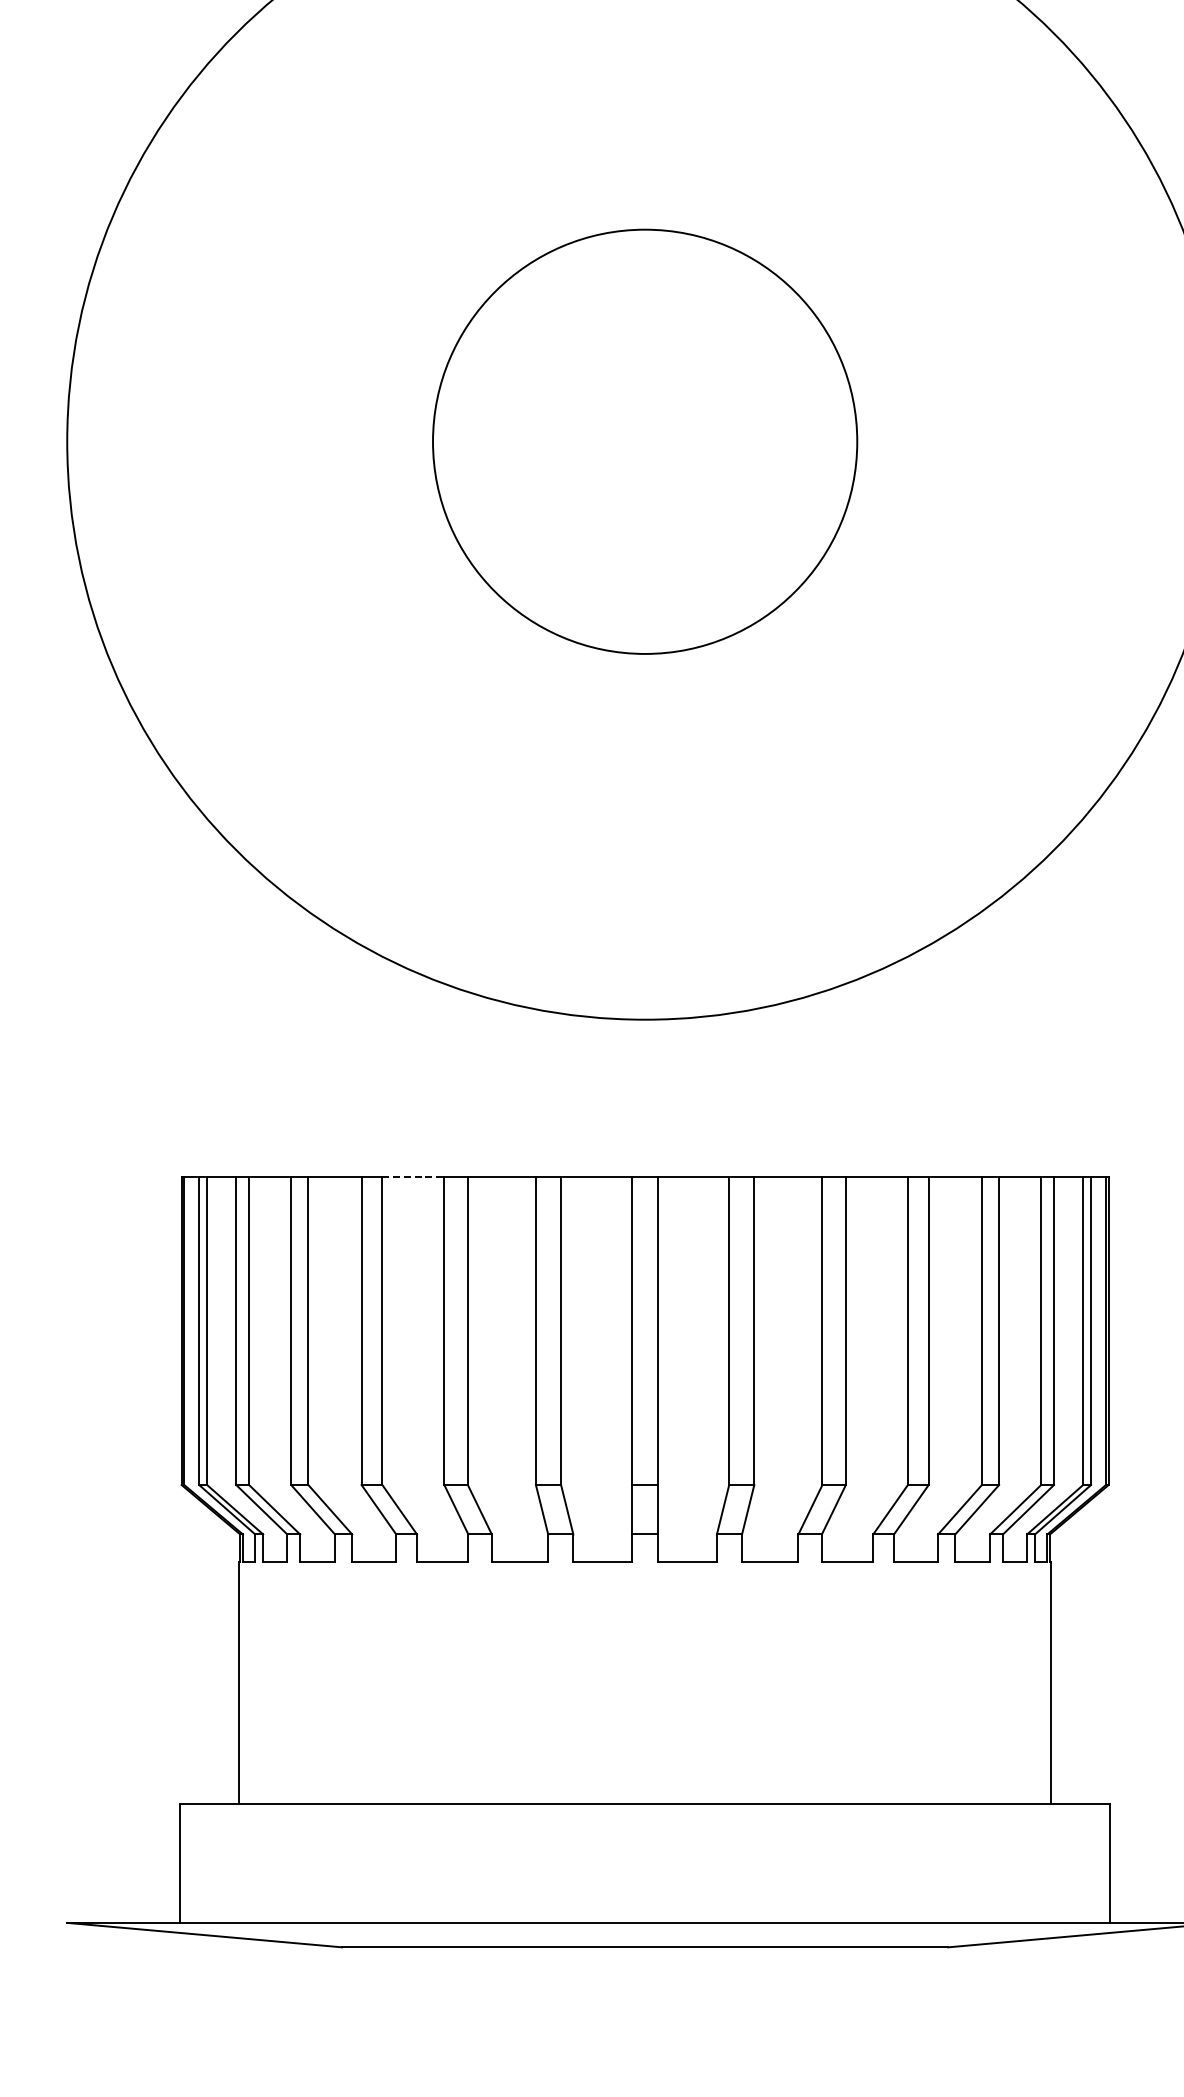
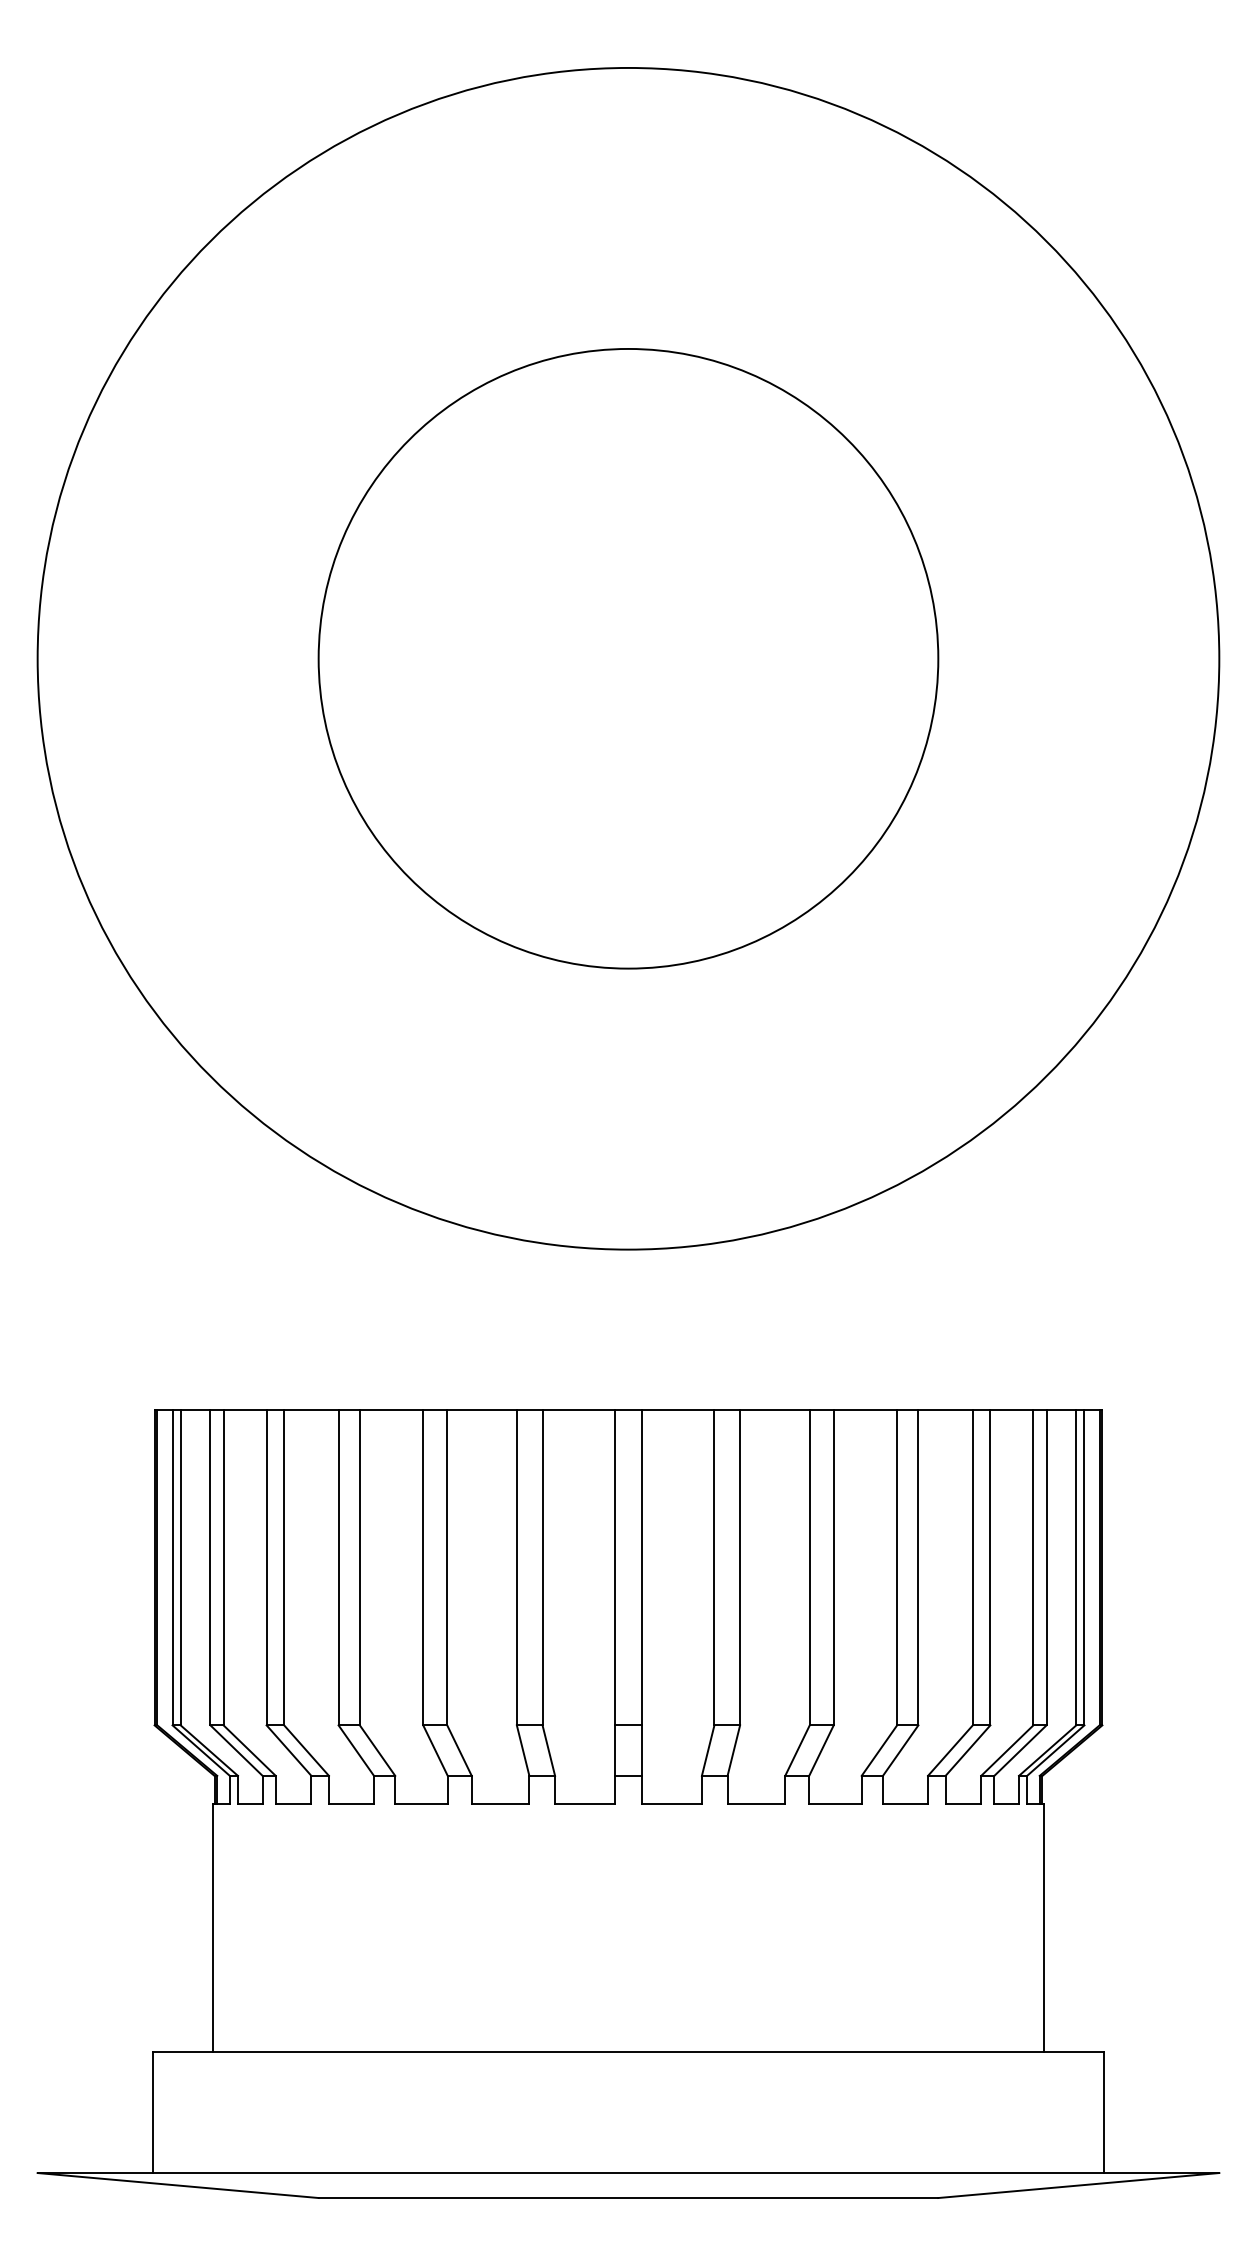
circle: (645, 441) -> (628, 658), size x1.43
line: (413, 1177) -> (391, 1410), dashed -> solid

